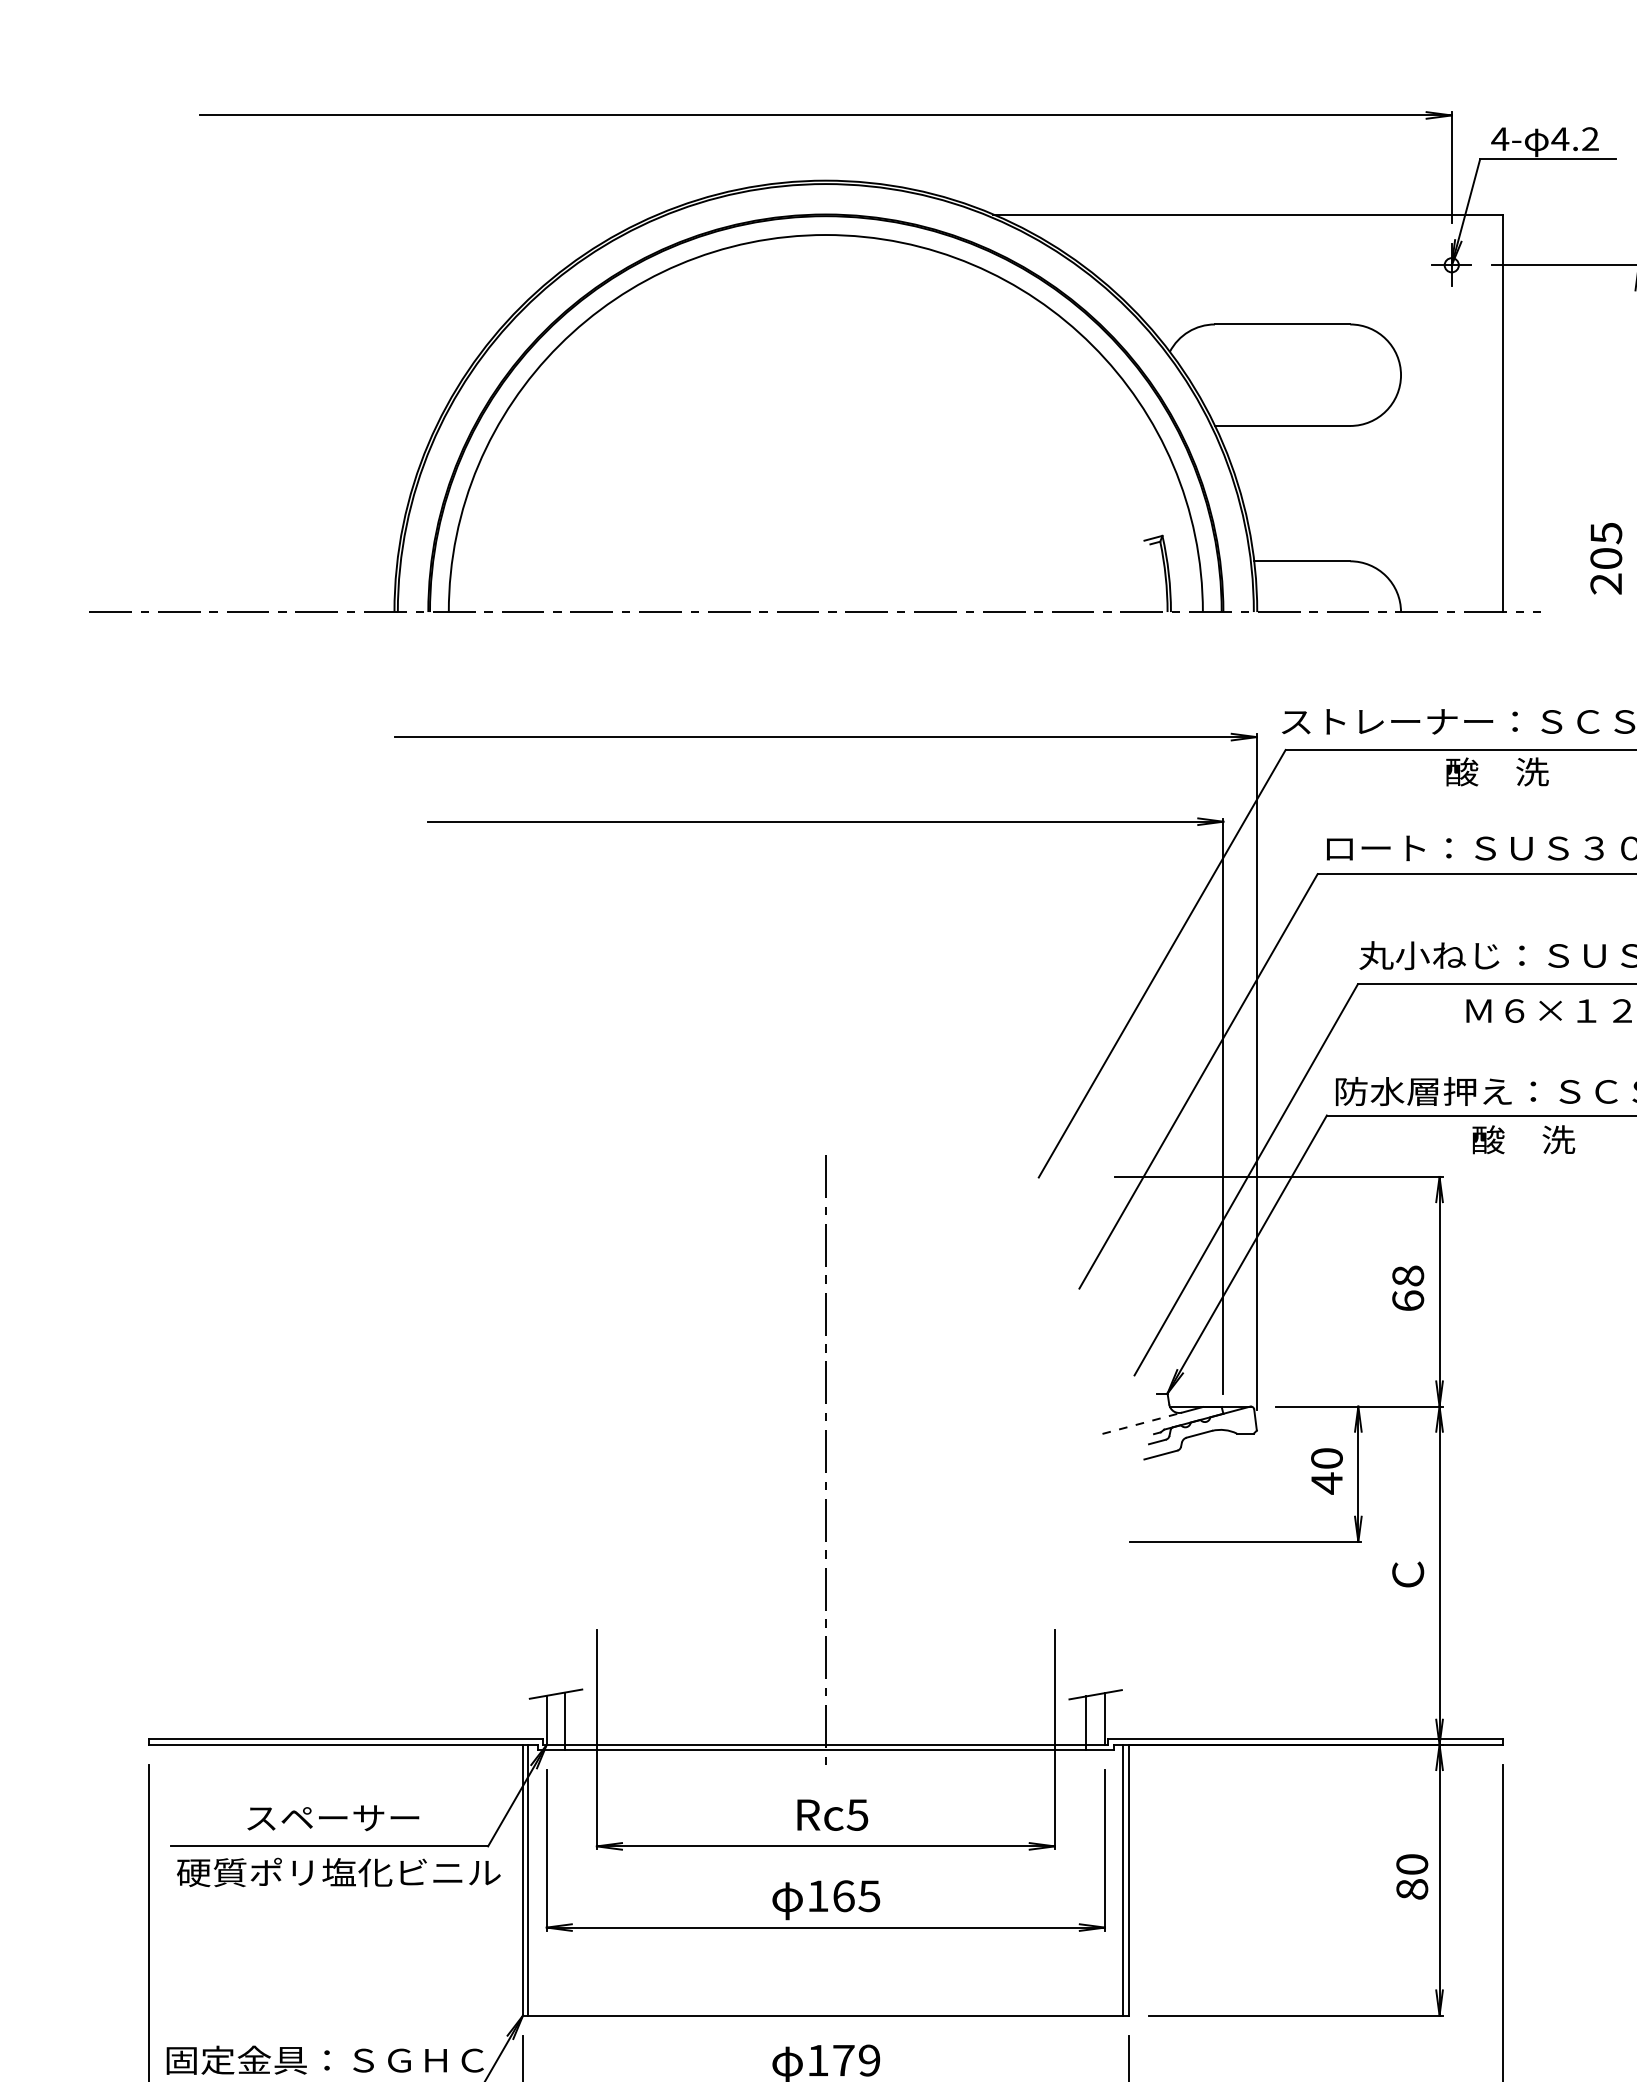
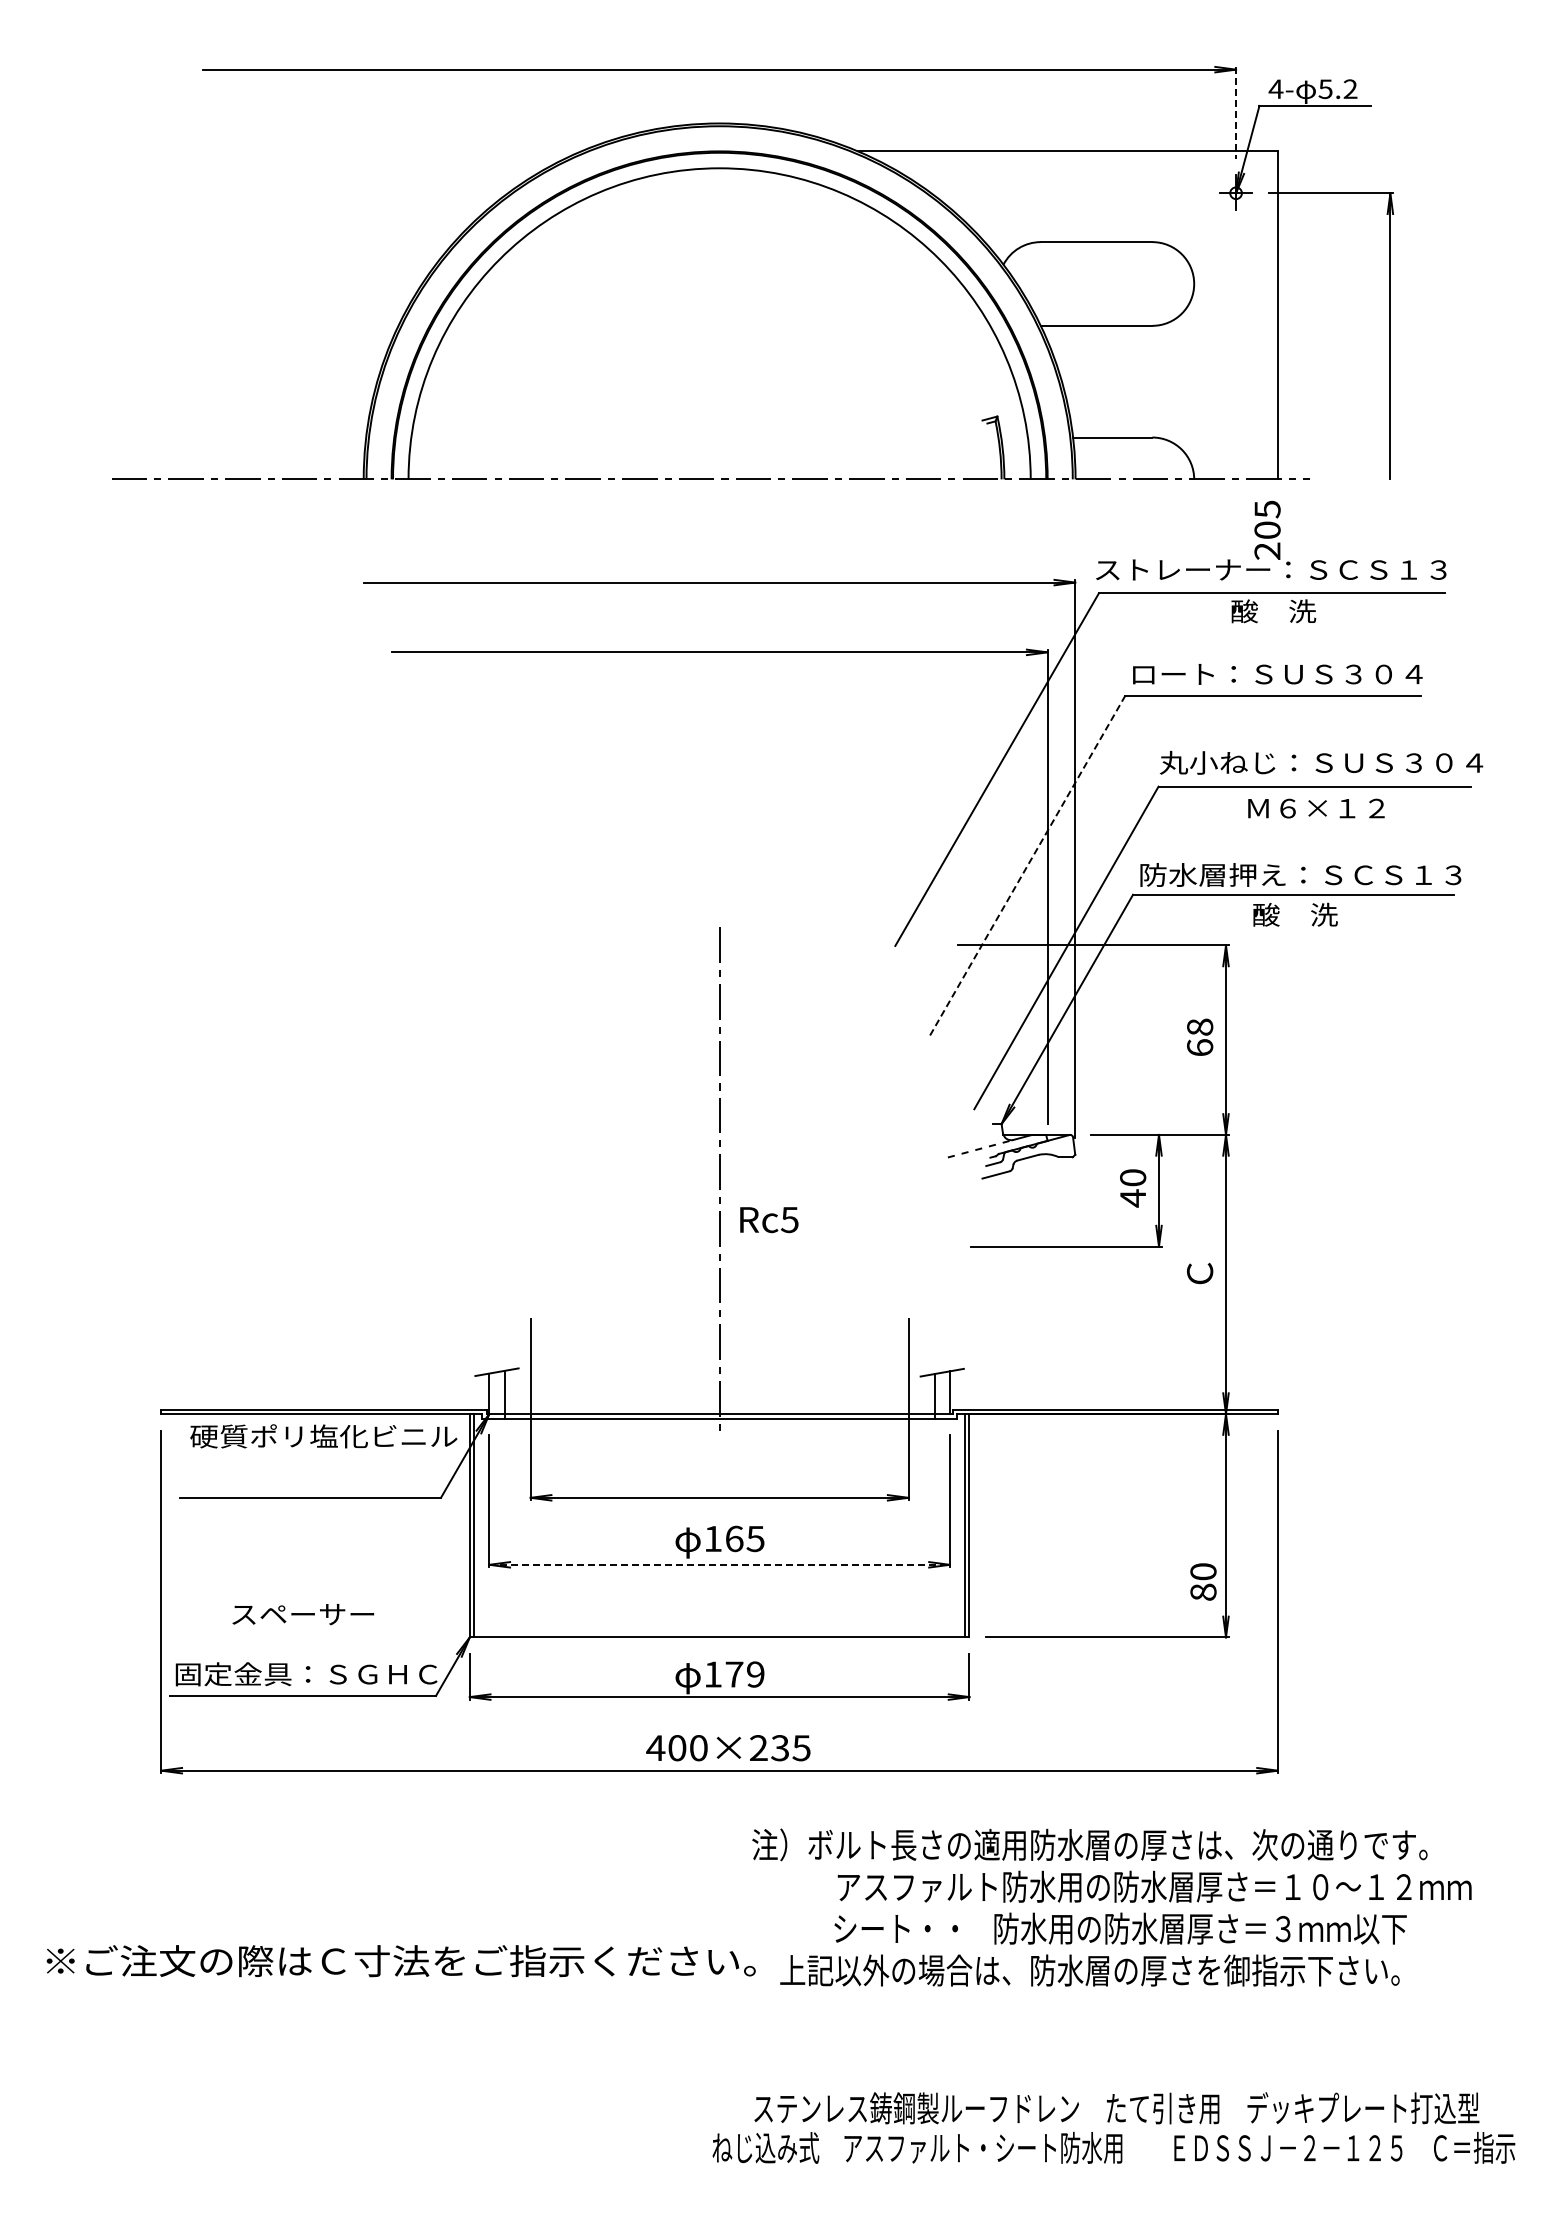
text: (1560, 139) -> (1325, 89), 4.2 -> 5.2
line: (1452, 167) -> (1236, 112), solid -> dashed
text: (1606, 557) -> (1267, 529), moved
line: (1197, 1082) -> (1026, 867), solid -> dashed
text: (832, 1815) -> (769, 1220), moved
text: (333, 1818) -> (303, 1614), moved
text: (338, 1872) -> (323, 1436), moved
text: (1412, 1876) -> (1203, 1581), moved
line: (826, 1927) -> (720, 1564), solid -> dashed

